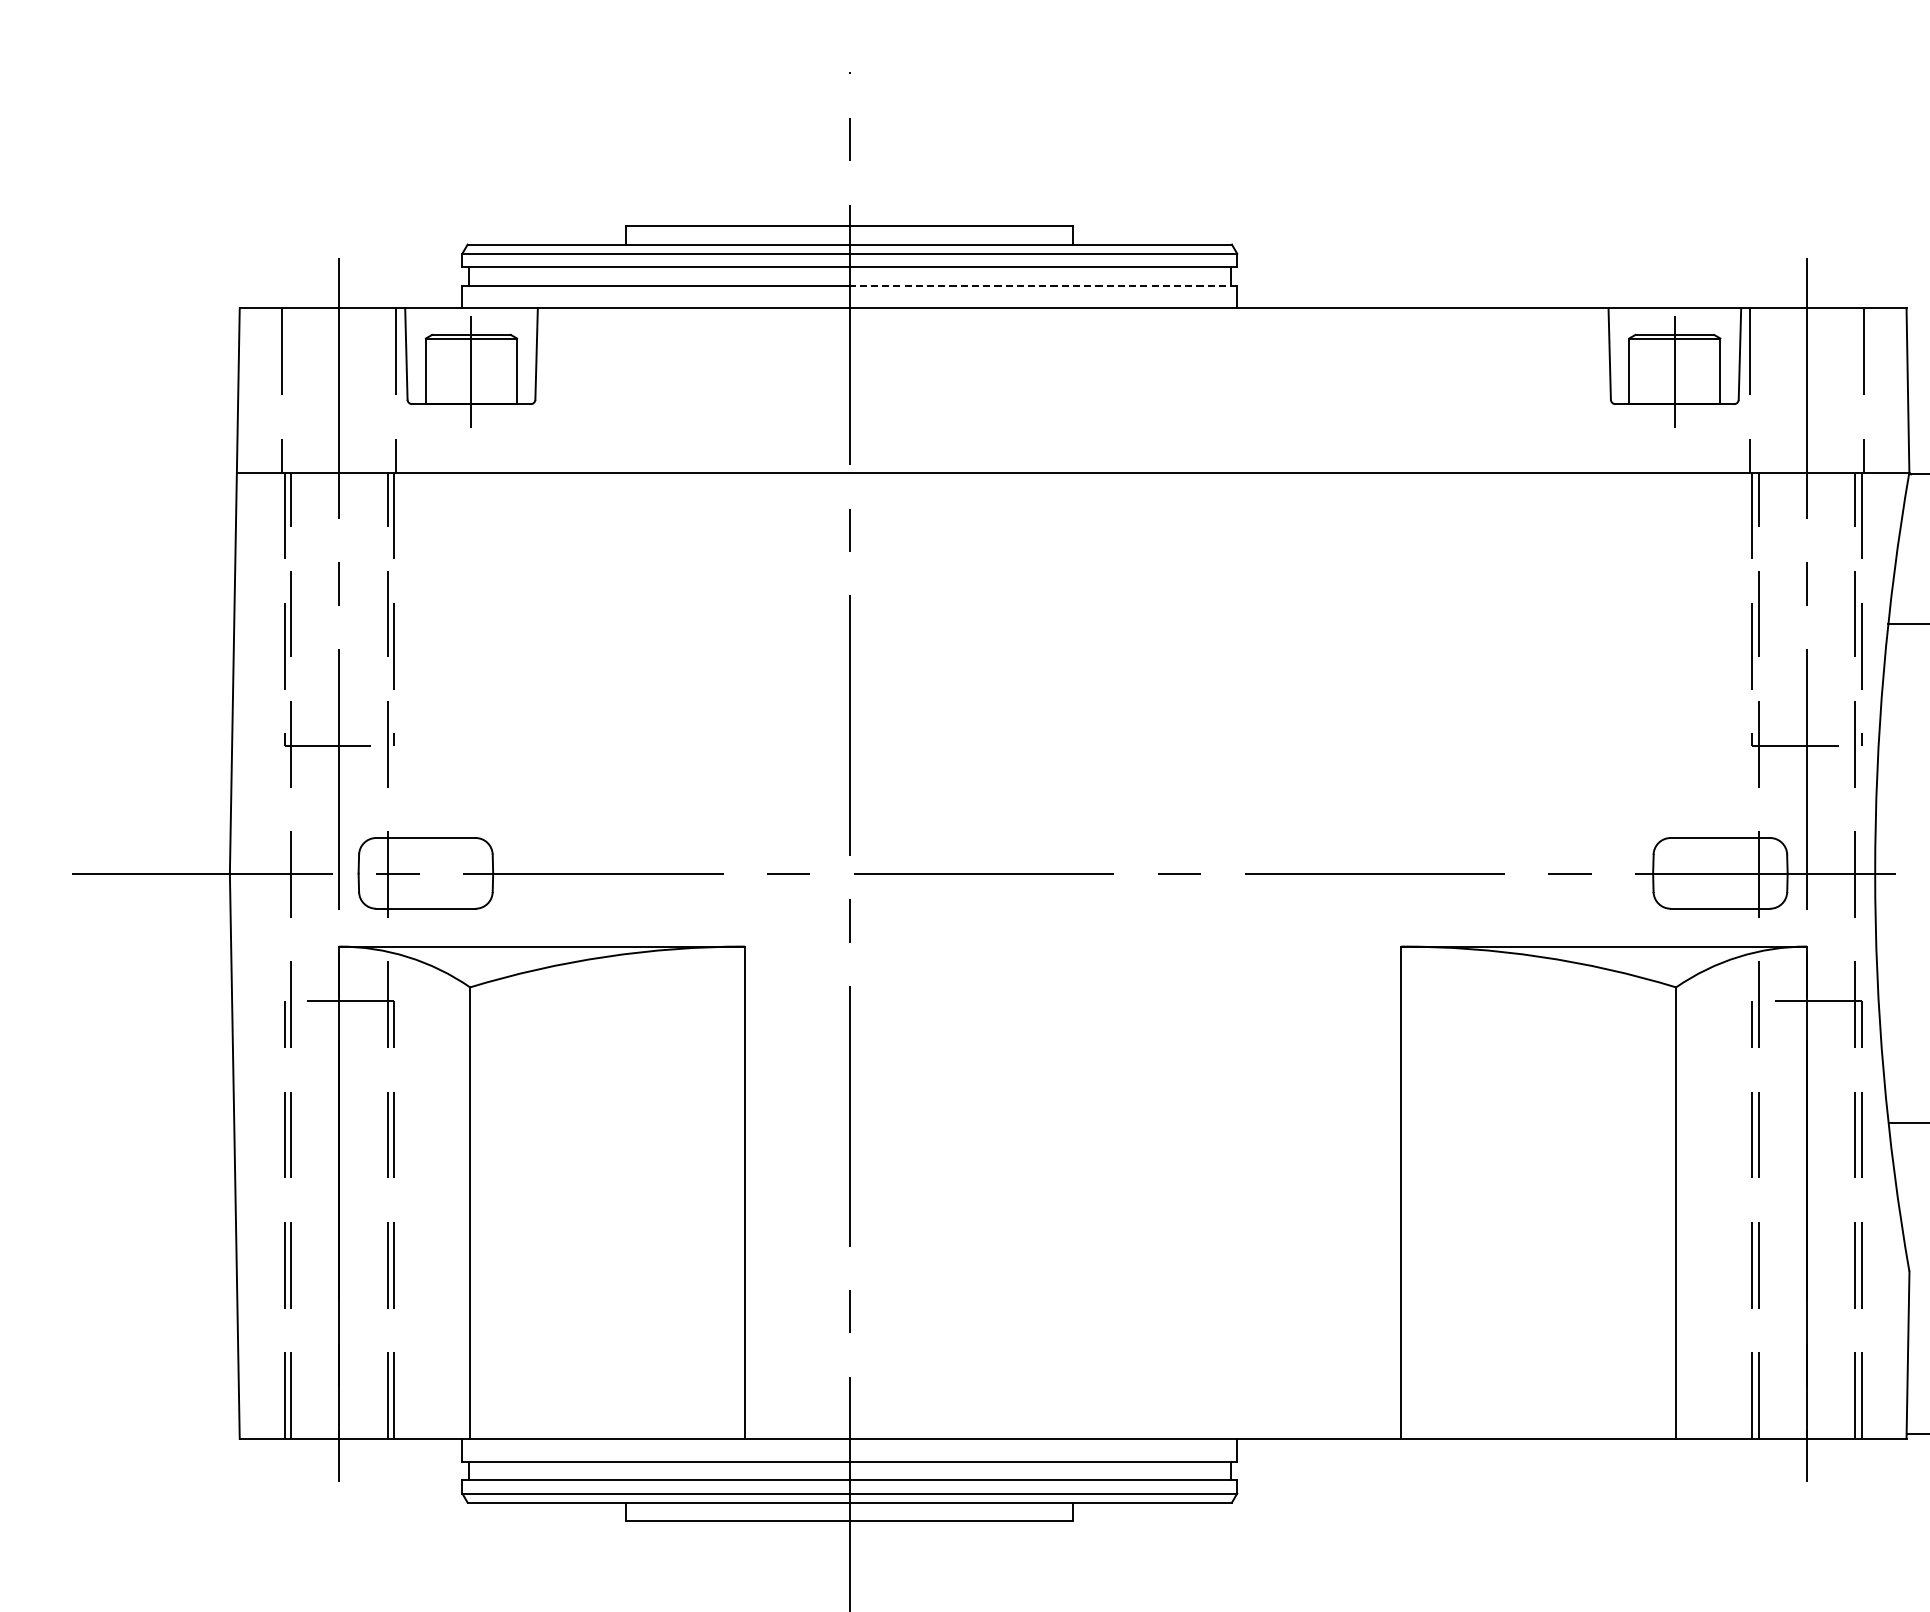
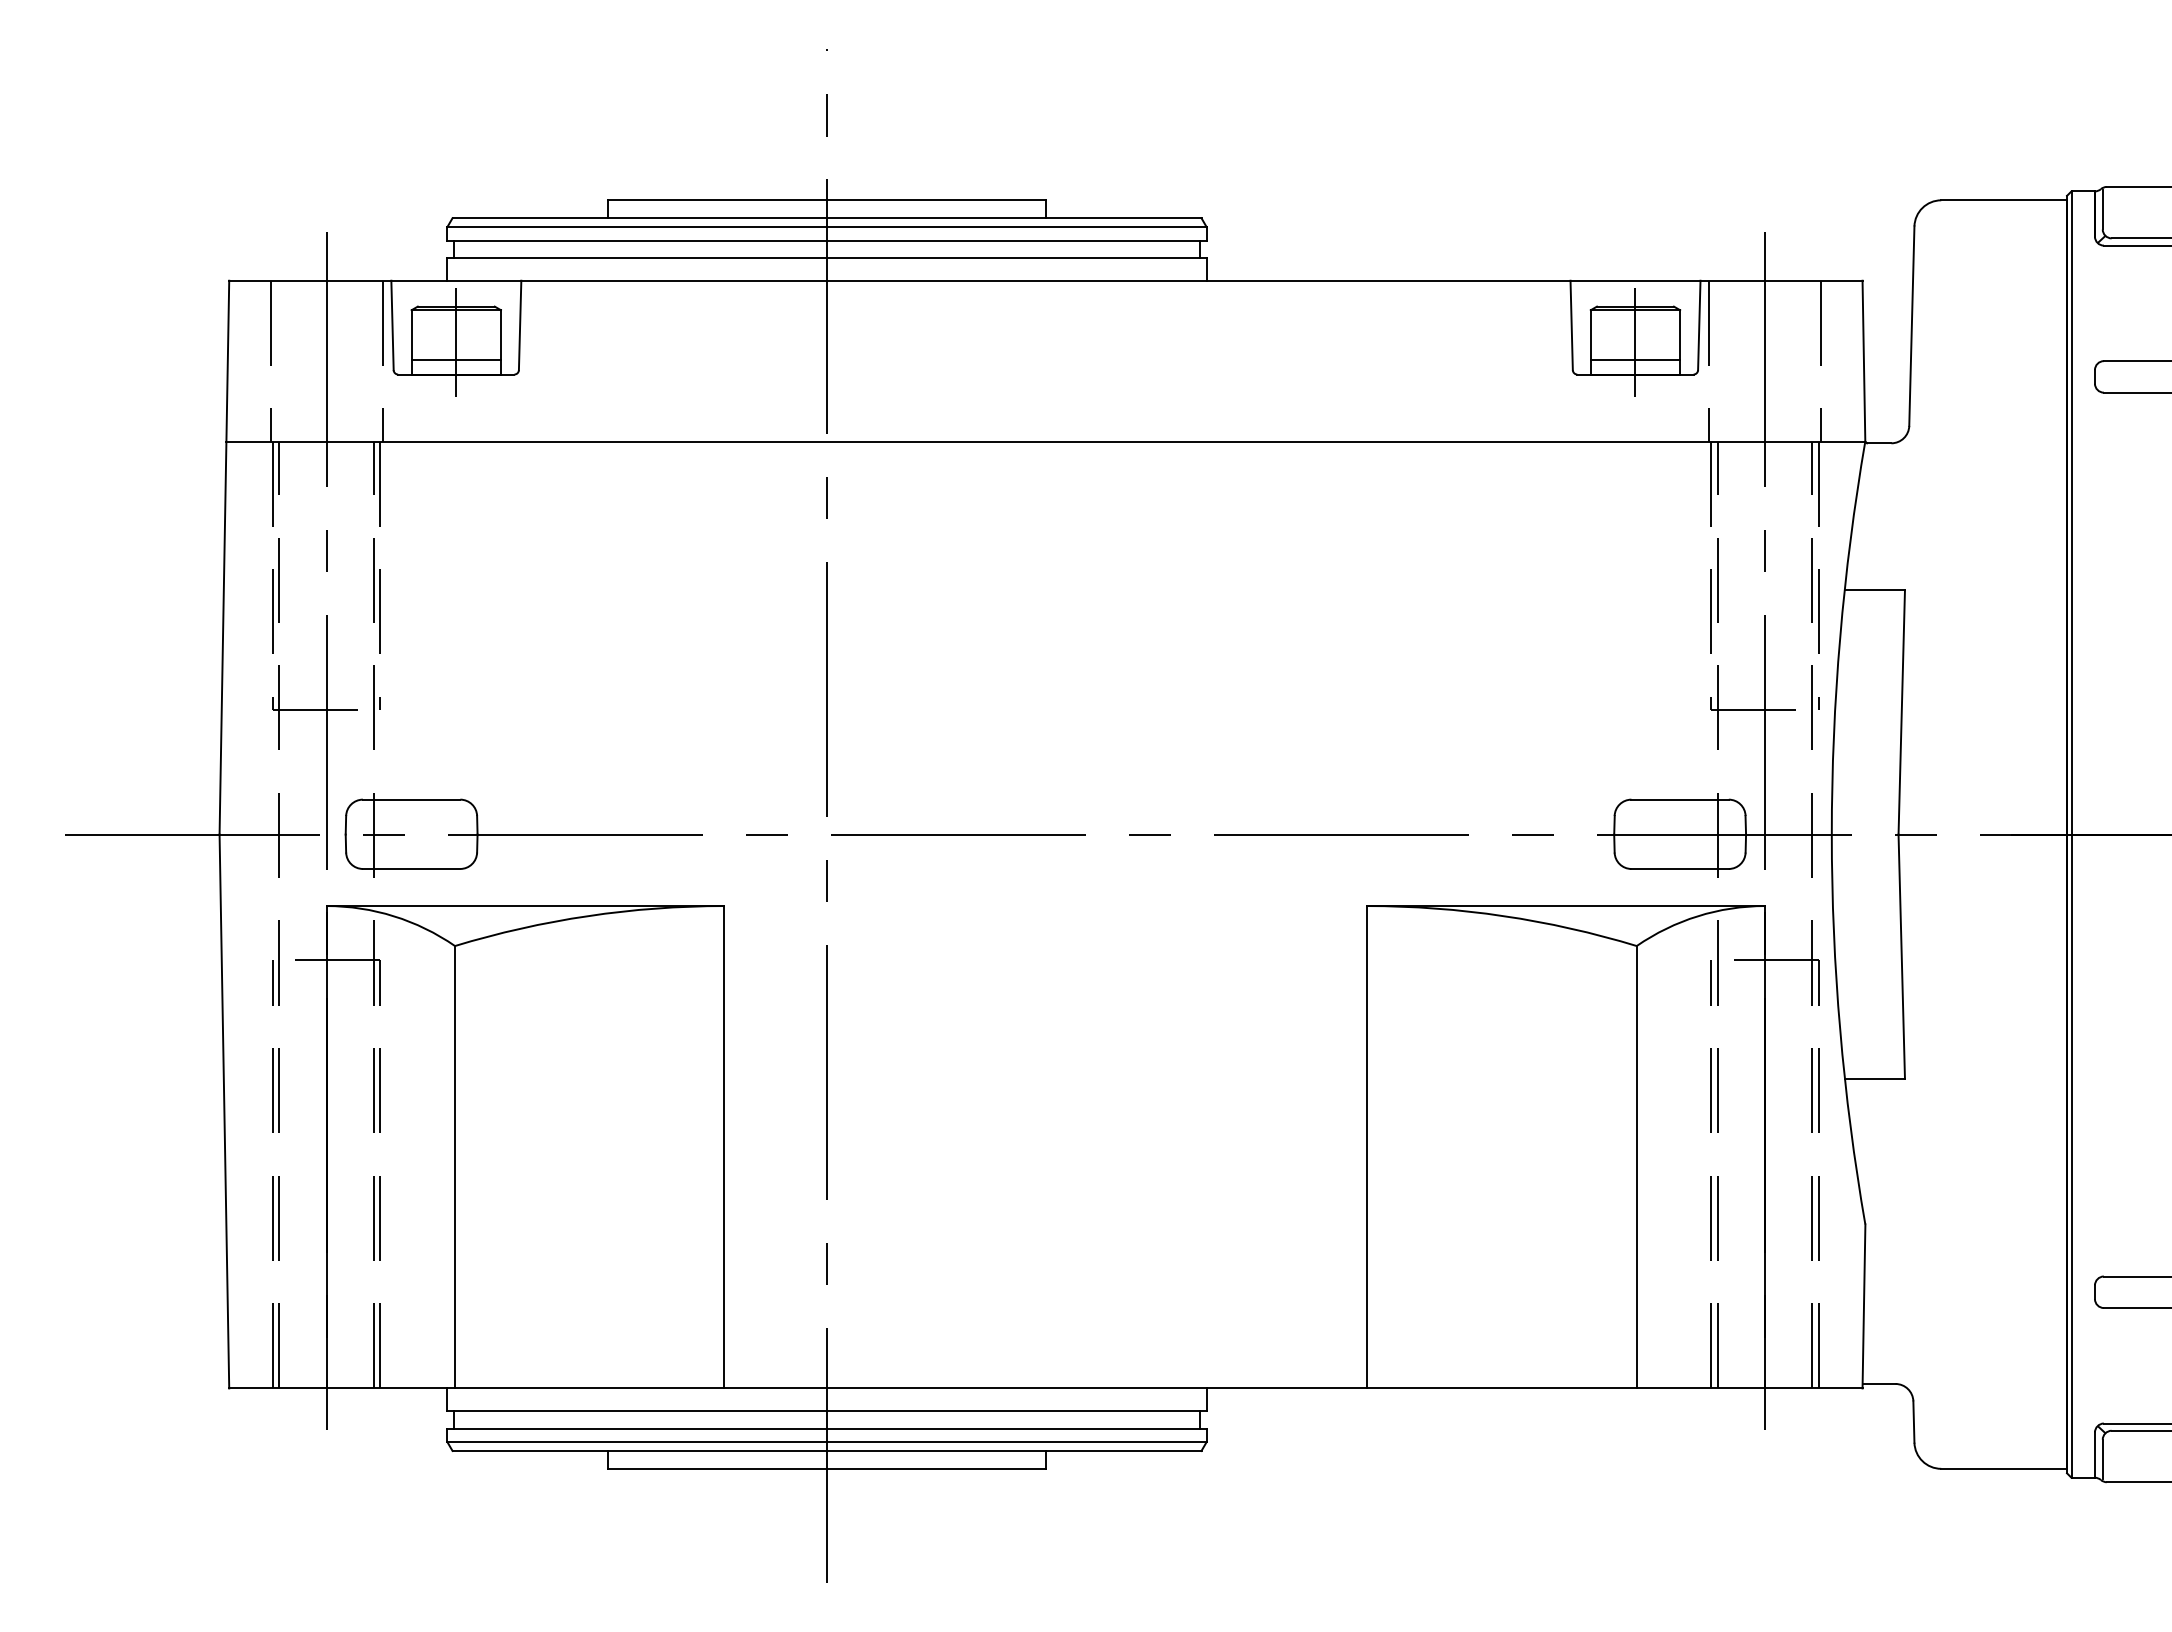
line: (1043, 285) -> (1016, 258), dashed -> solid
line: (470, 389) -> (455, 360), added
line: (1674, 389) -> (1635, 360), added

